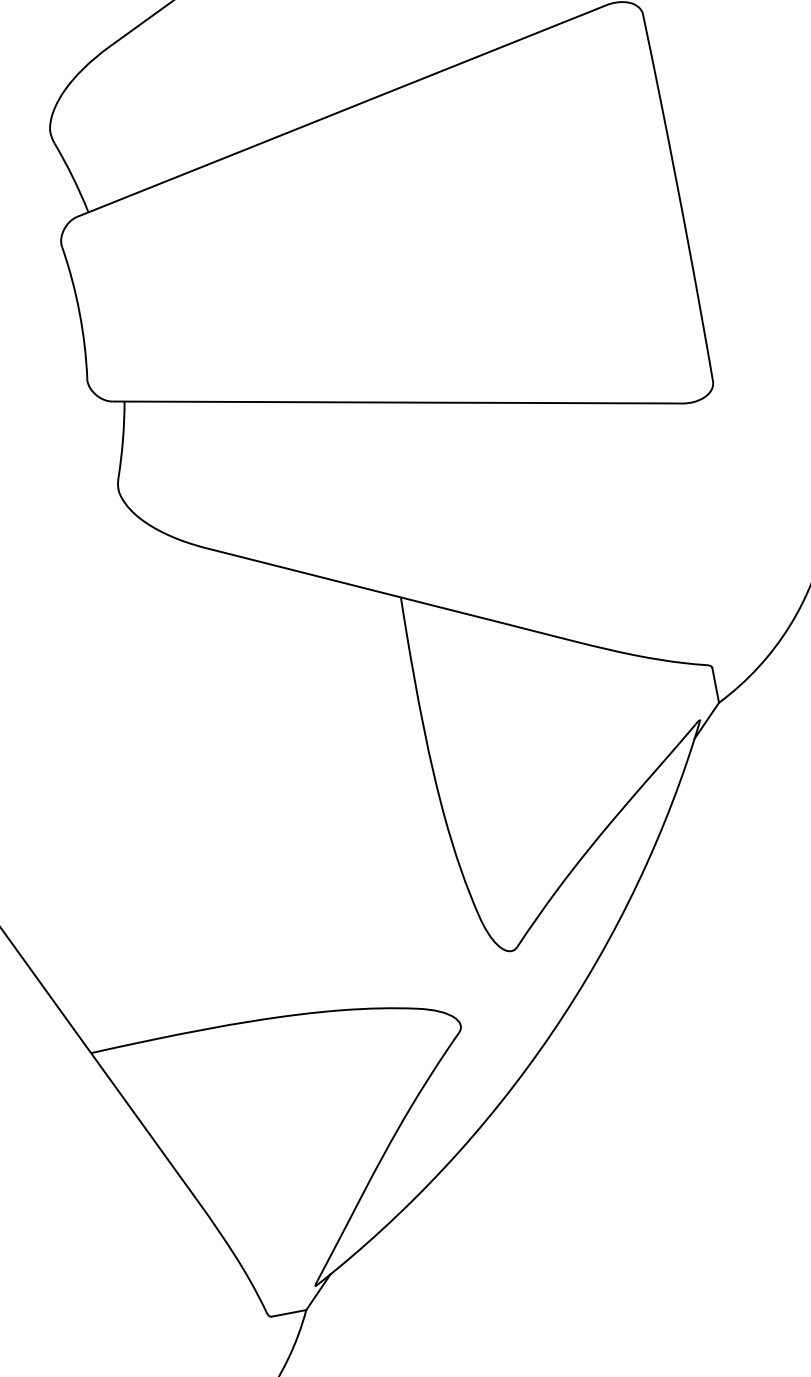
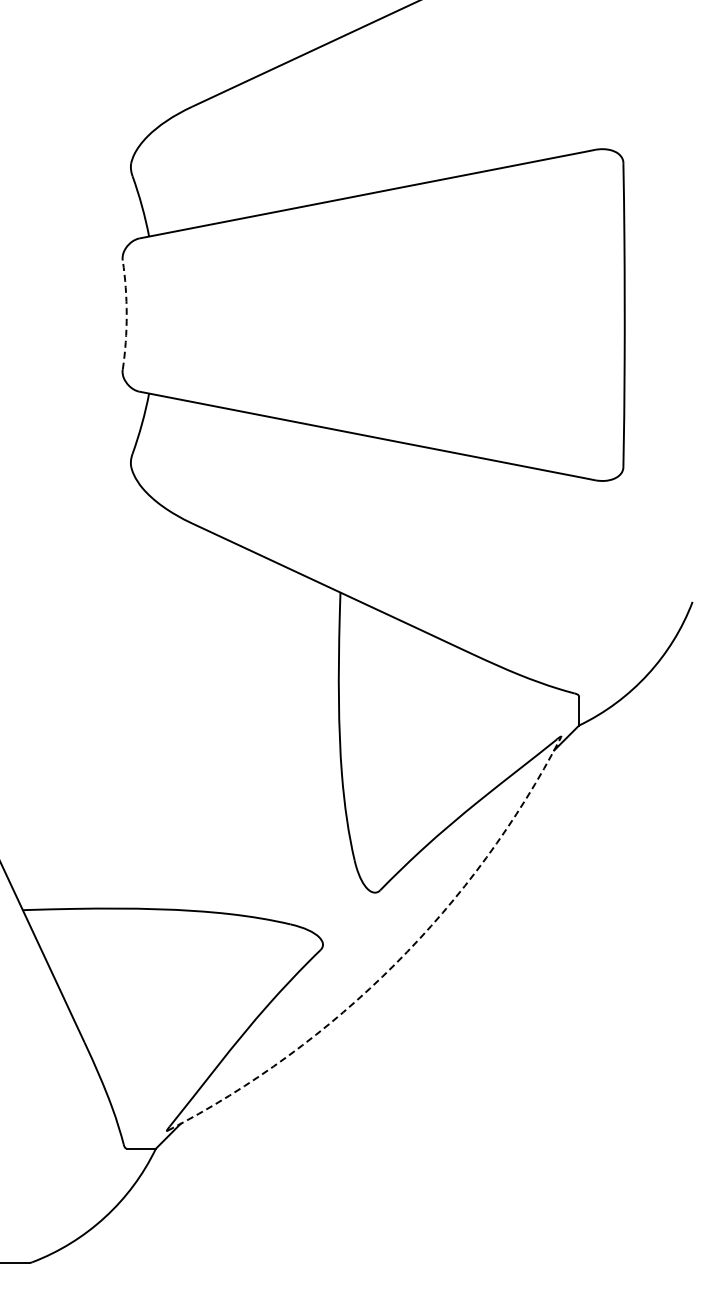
arc: (79, 312) -> (126, 315), solid -> dashed
arc: (551, 1033) -> (394, 964), solid -> dashed

